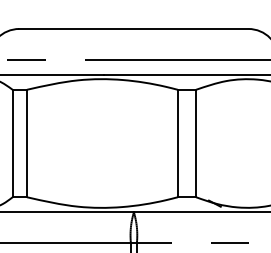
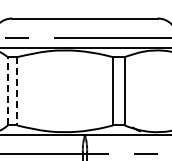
line: (11, 142) -> (7, 90), solid -> dashed
line: (27, 143) -> (17, 91), solid -> dashed

